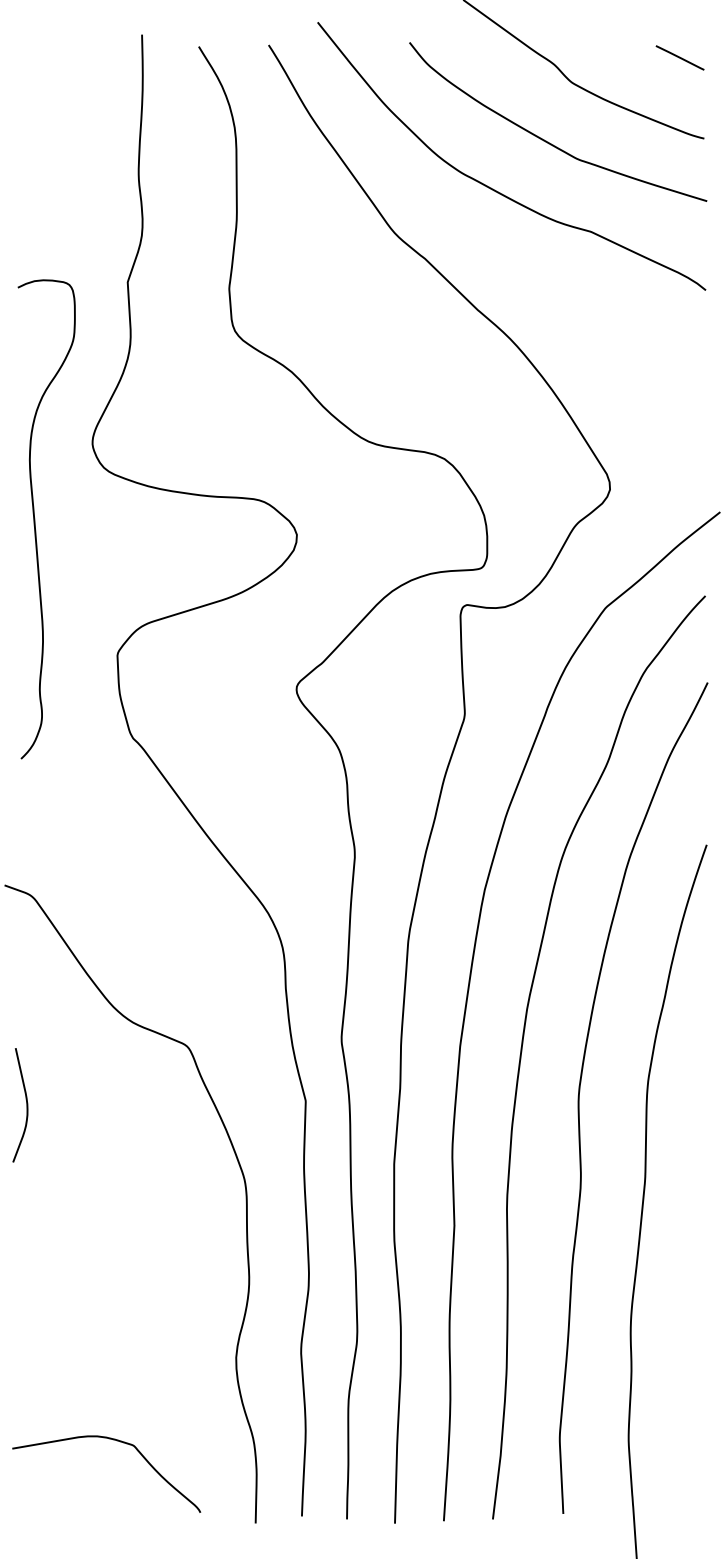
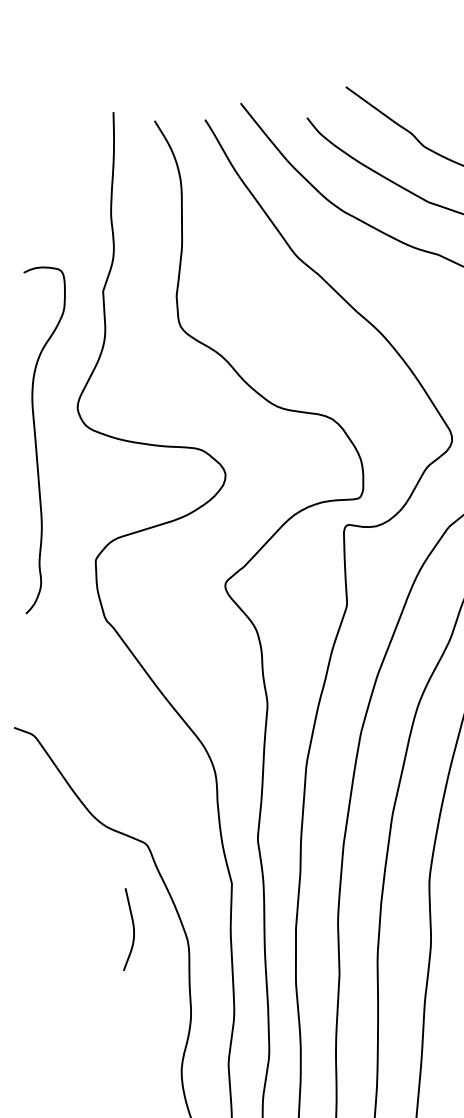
curve: (35, 519) -> (36, 440), moved
curve: (26, 1105) -> (133, 929), moved

